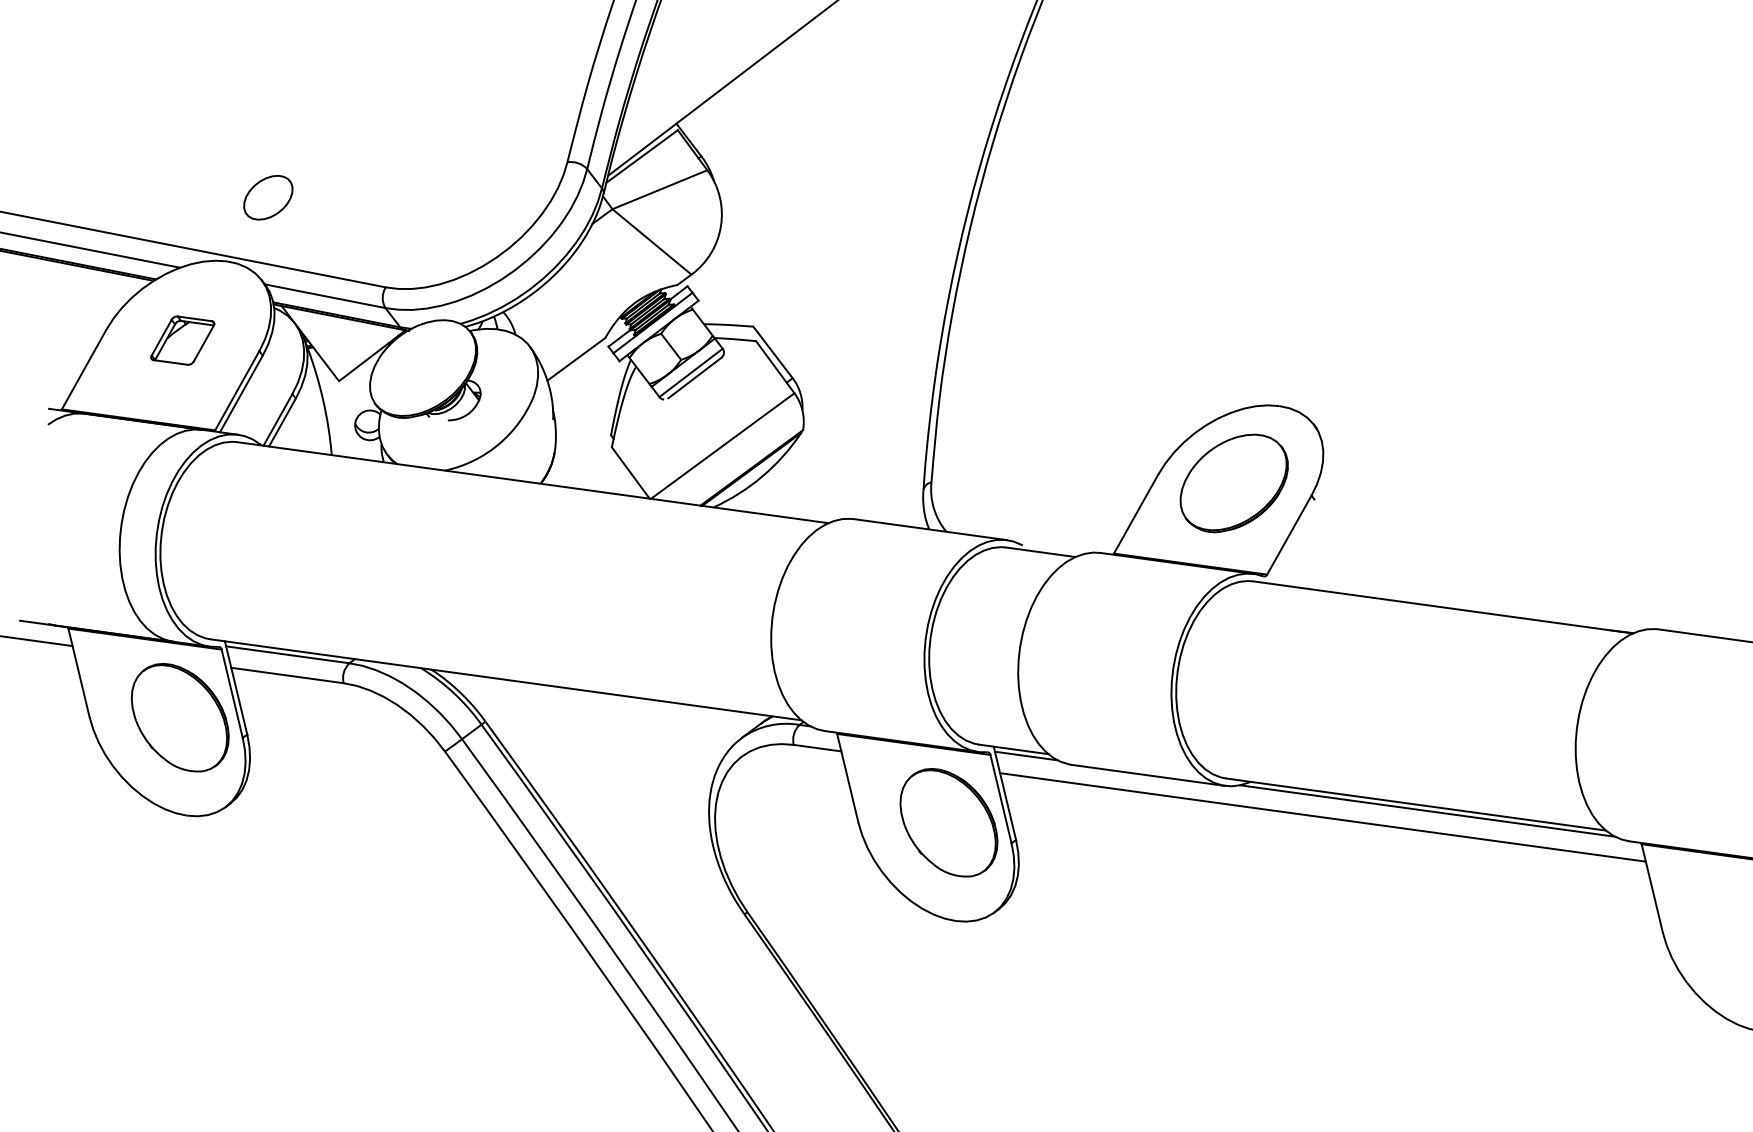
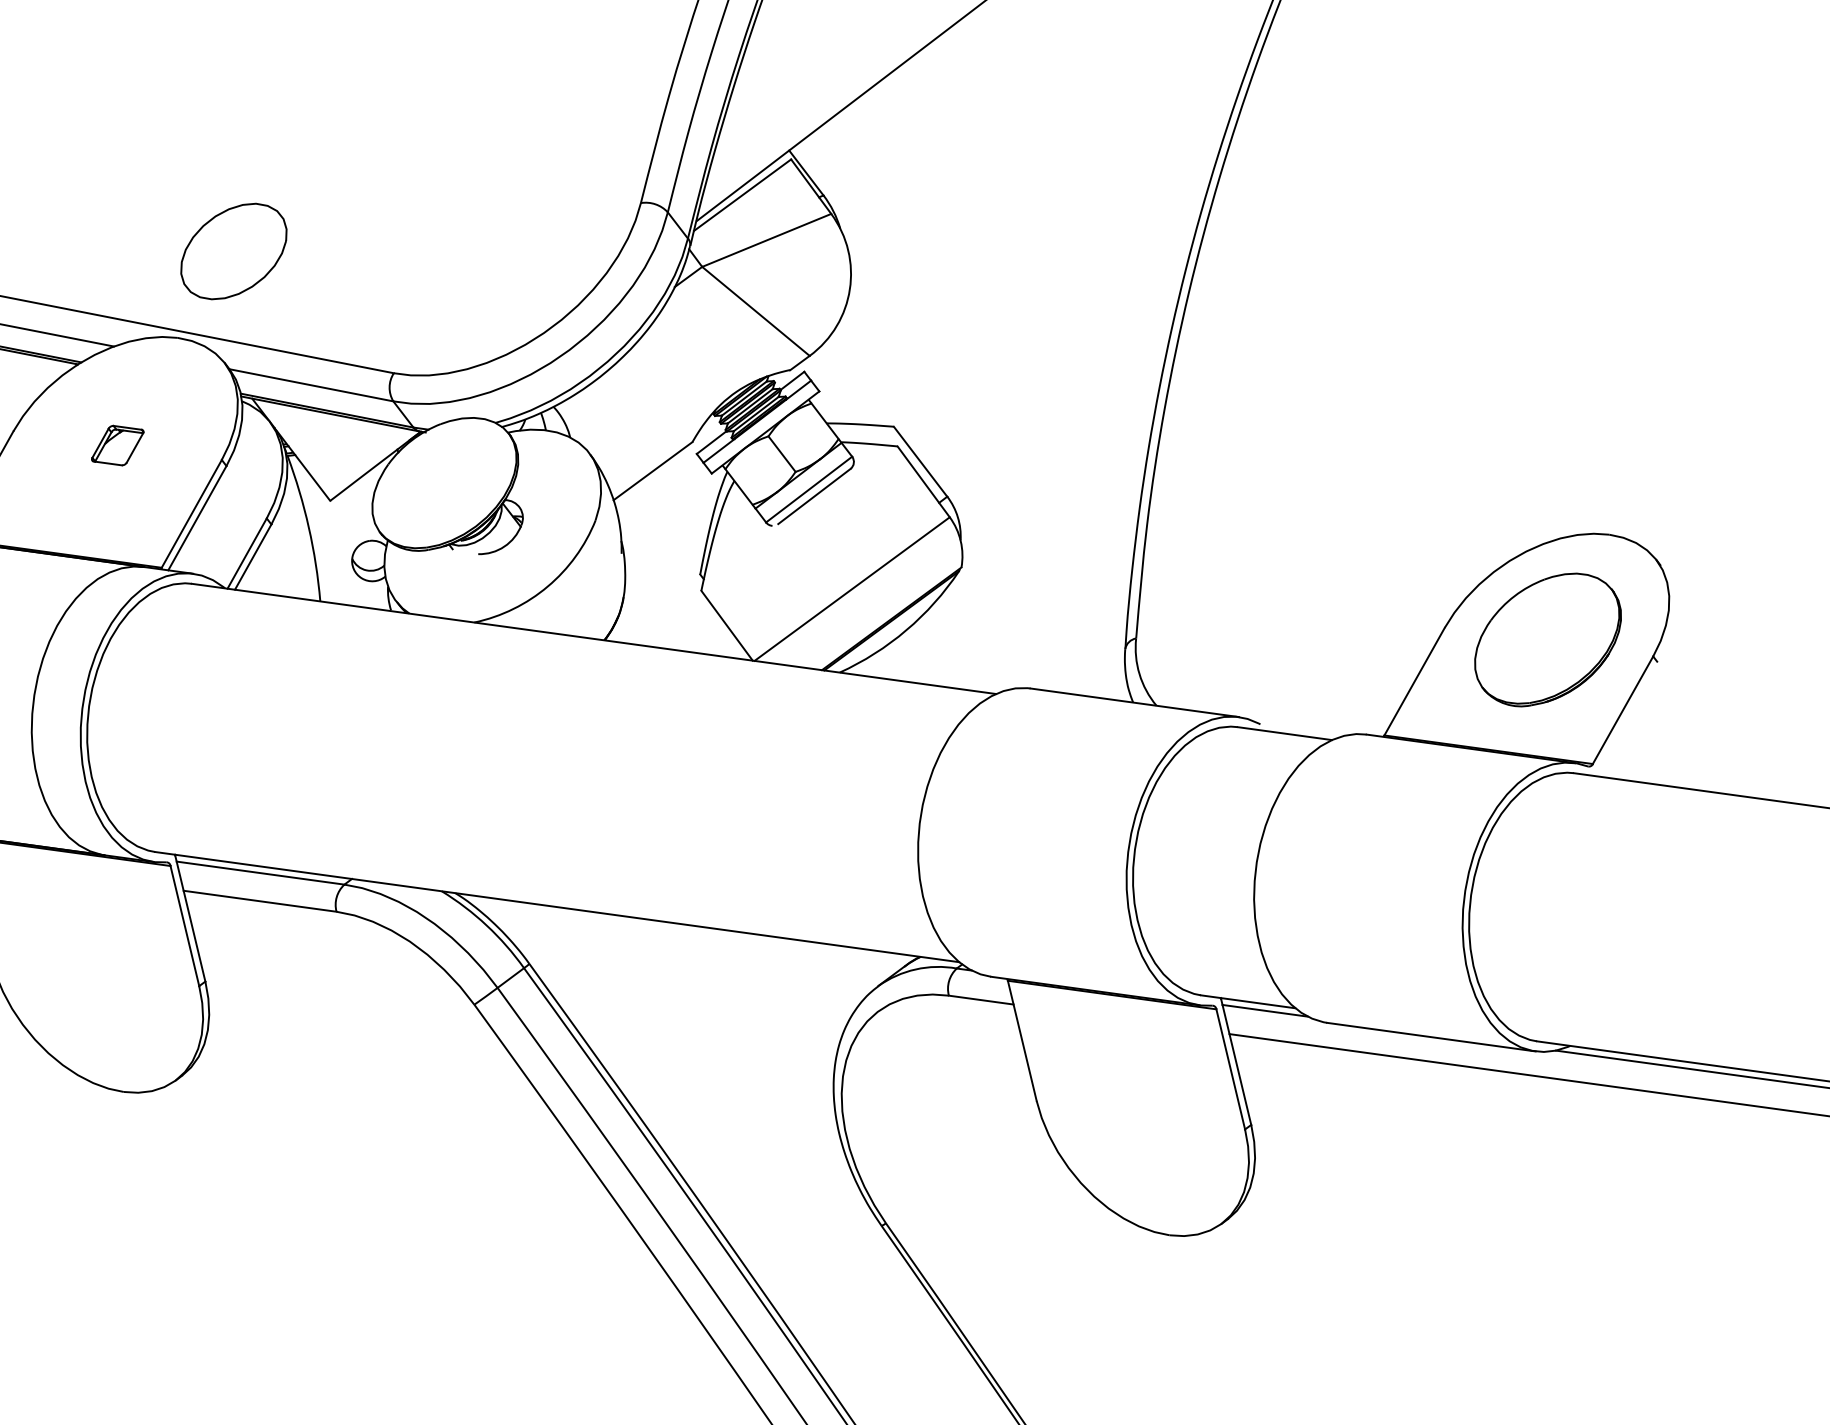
part: (268, 197) -> (234, 250), size x1.6
part: (182, 340) -> (117, 445), size x0.6
part: (179, 717) -> (113, 958), removed
part: (948, 822) -> (1159, 1101), removed

